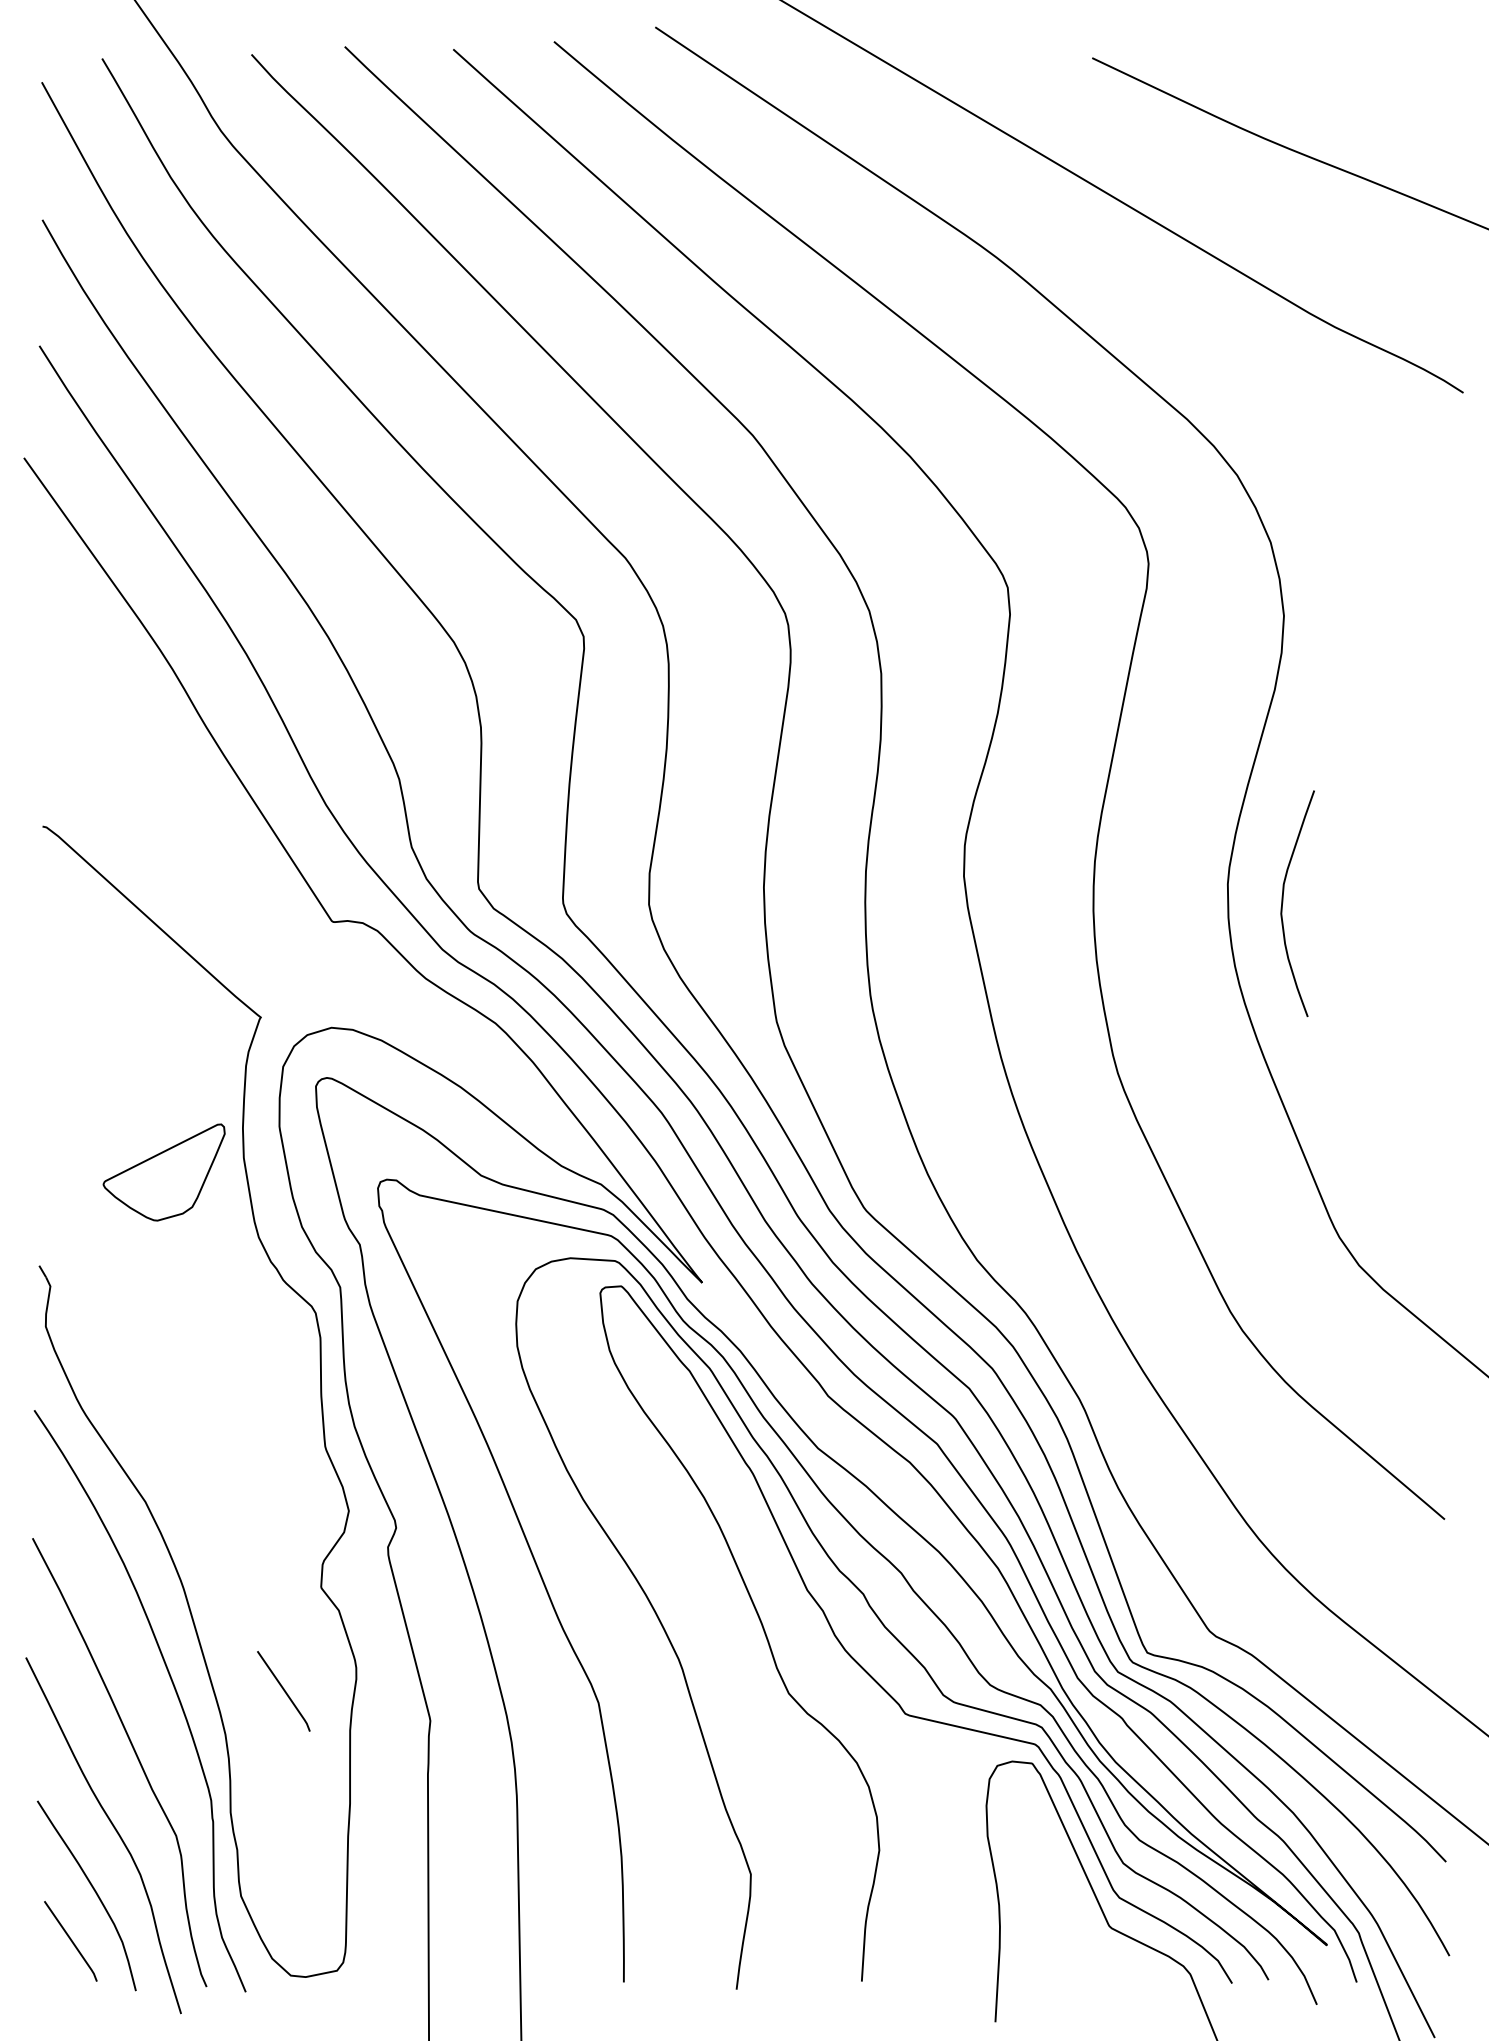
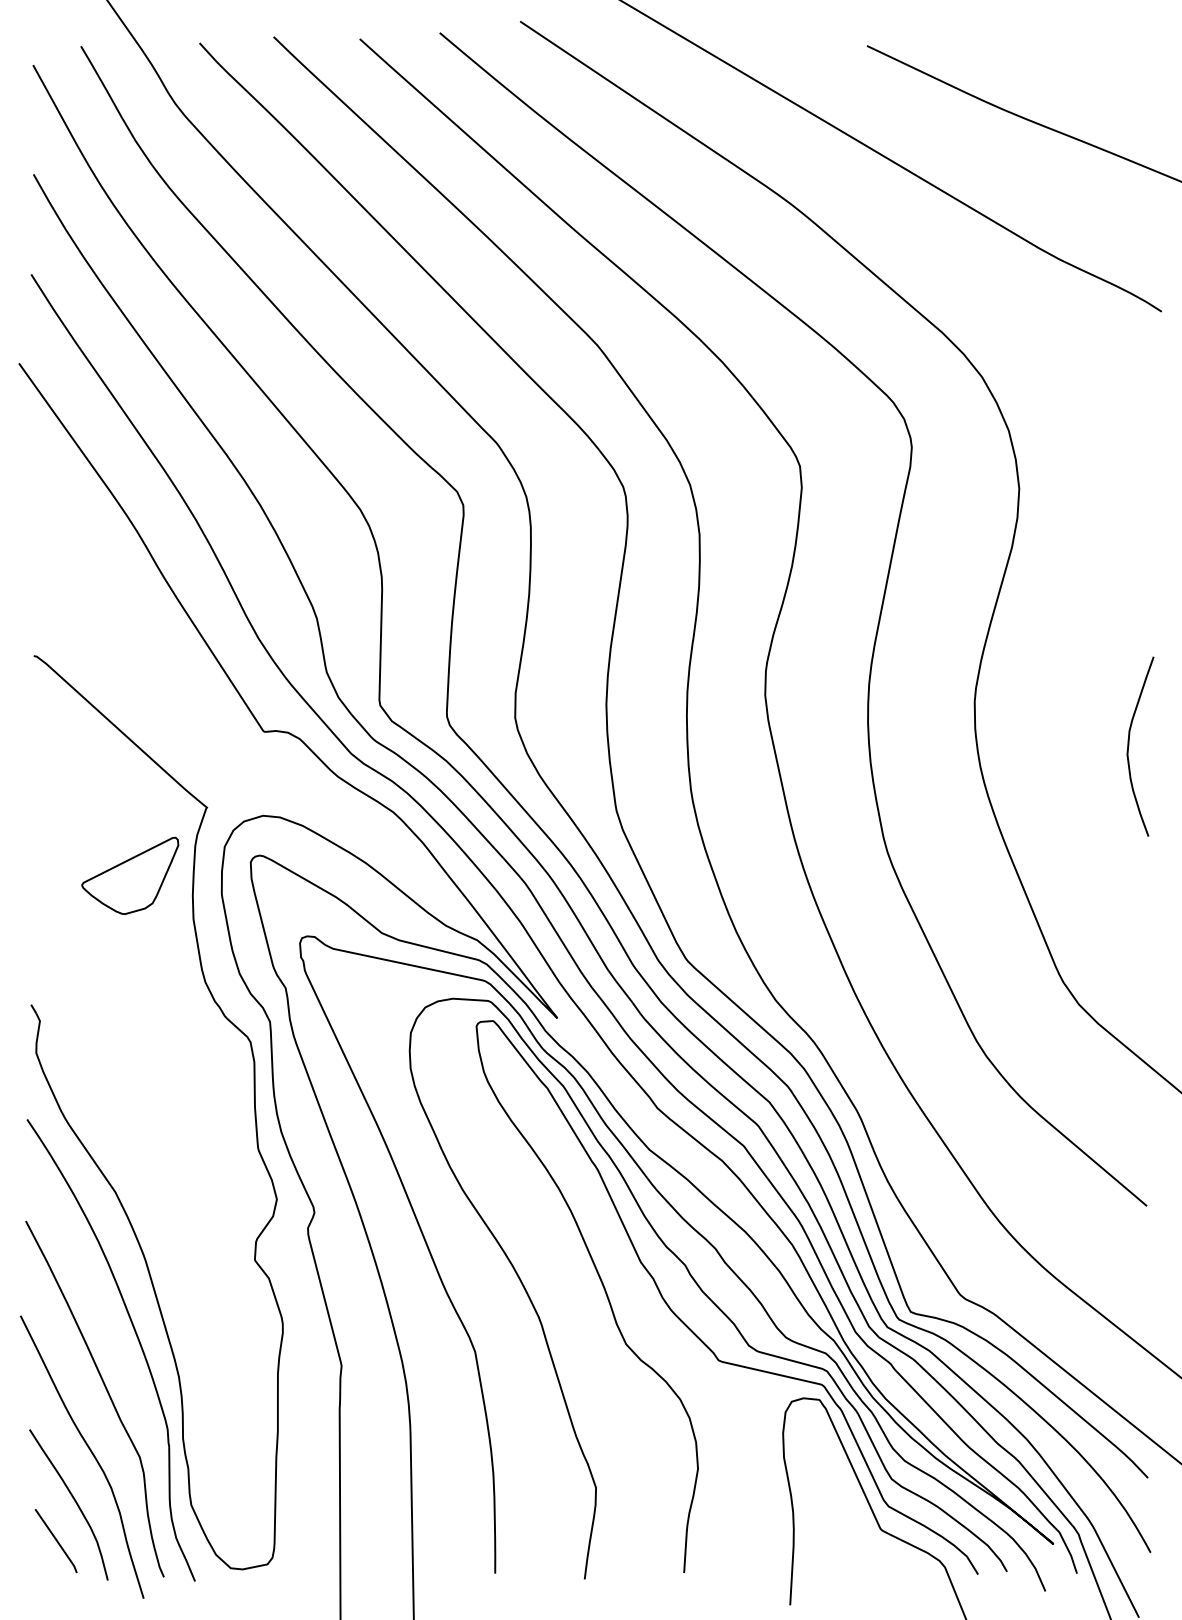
curve: (1283, 902) -> (1129, 745), moved
part: (163, 1172) -> (129, 875), moved
curve: (283, 1690) -> (225, 1341), removed

